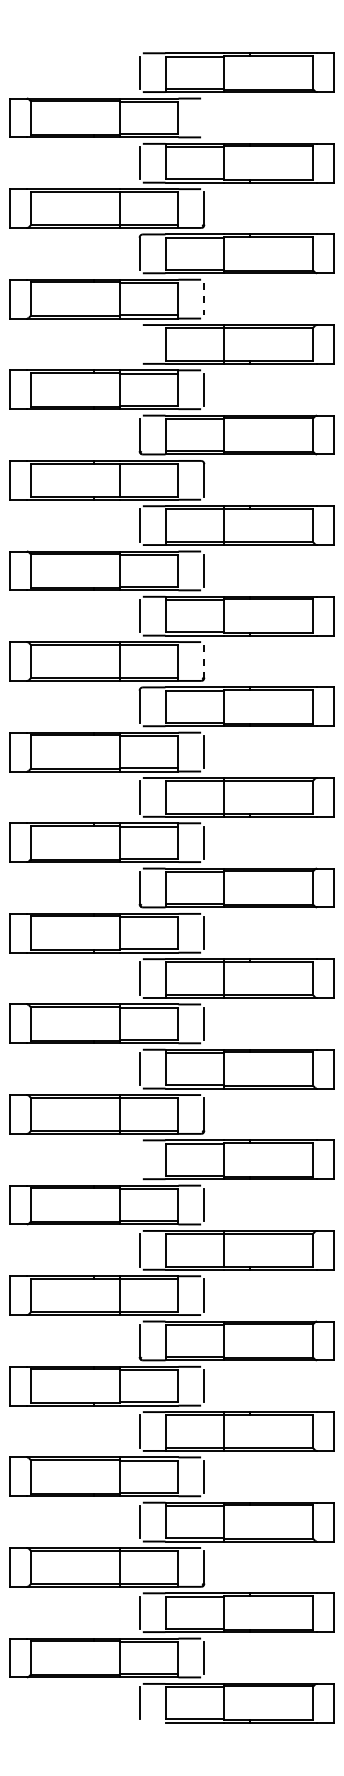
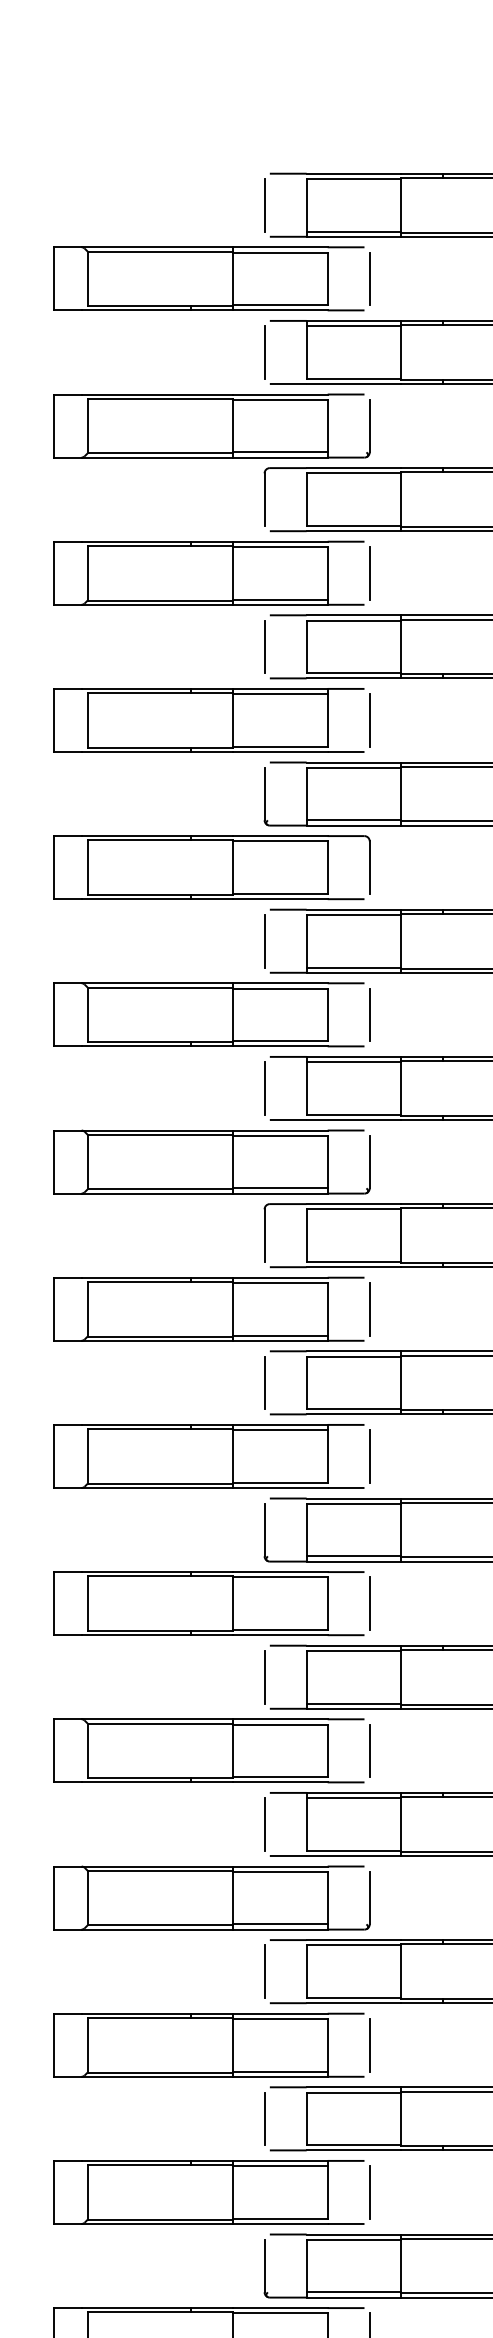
line: (204, 117) -> (370, 278), added
line: (204, 299) -> (370, 573), dashed -> solid
line: (139, 344) -> (264, 646), added
line: (204, 662) -> (370, 1163), dashed -> solid
line: (139, 1159) -> (264, 1971), added

